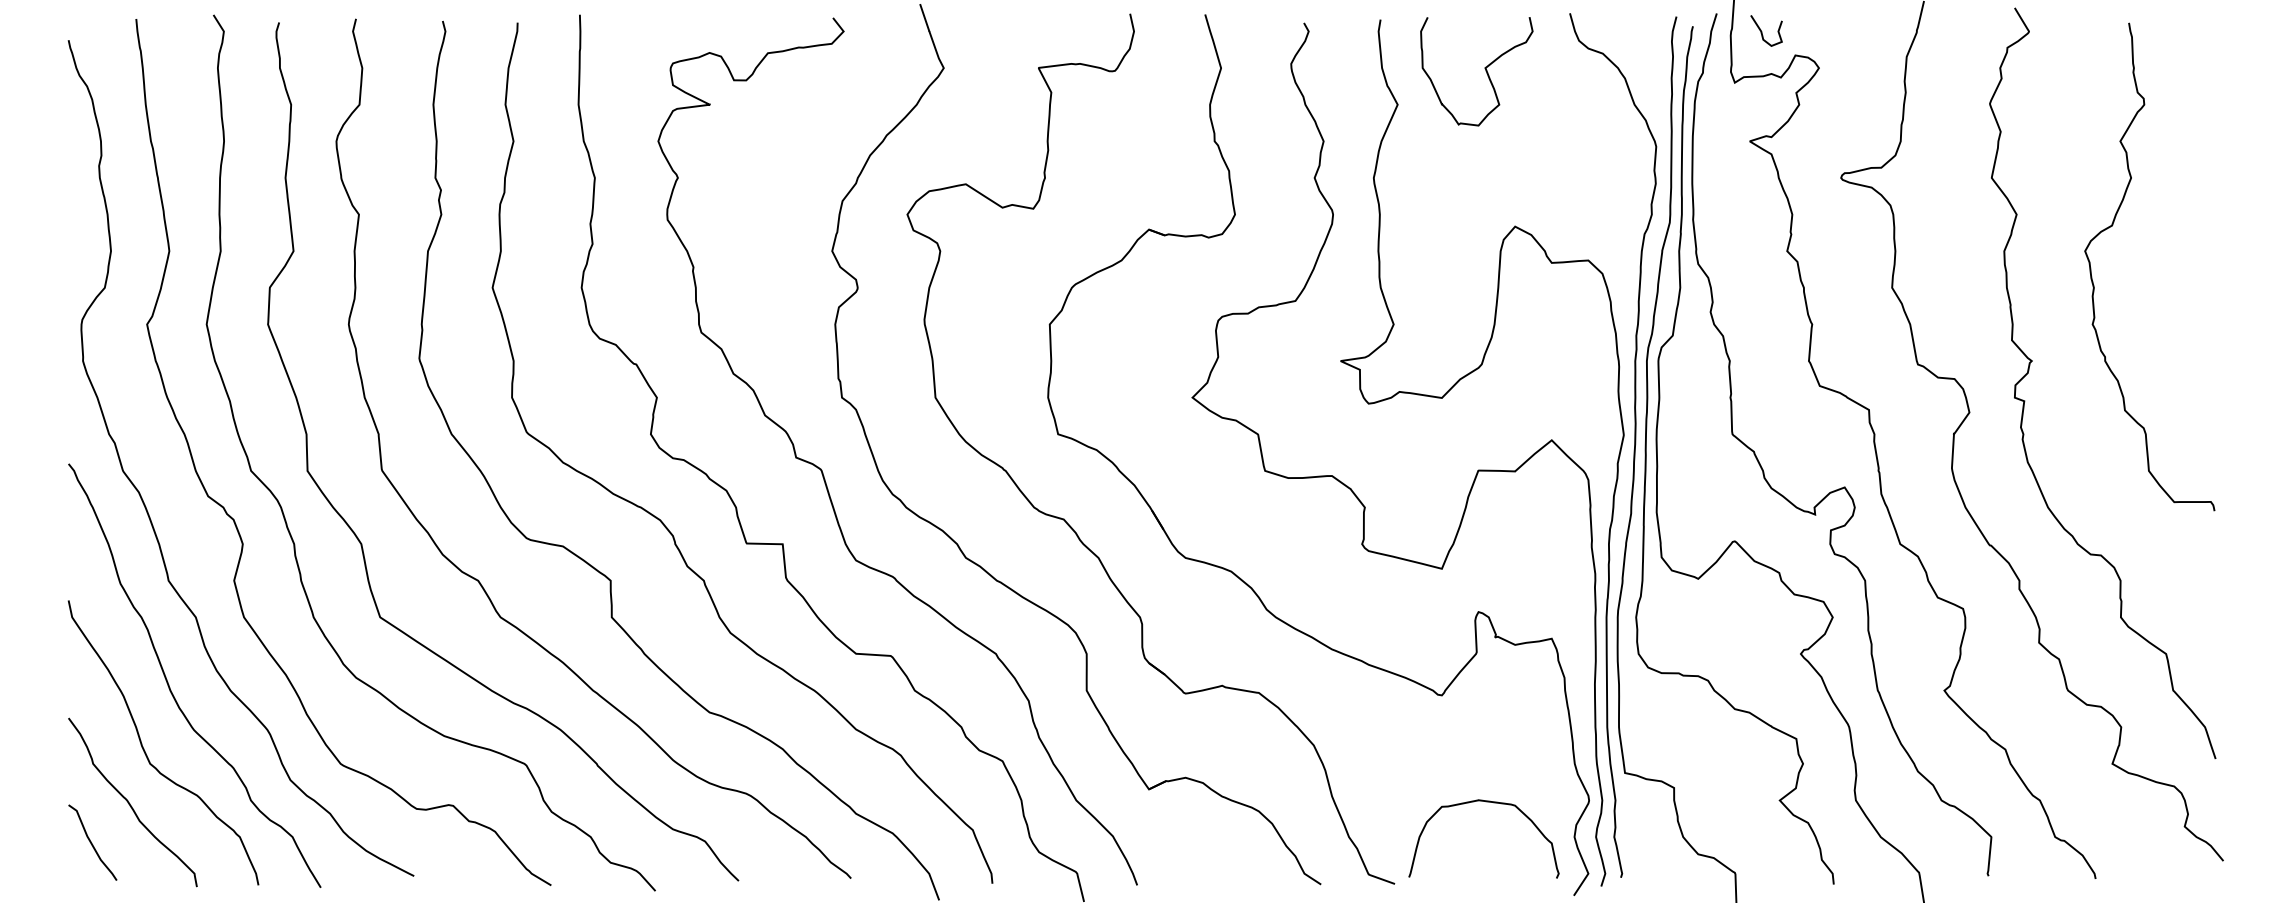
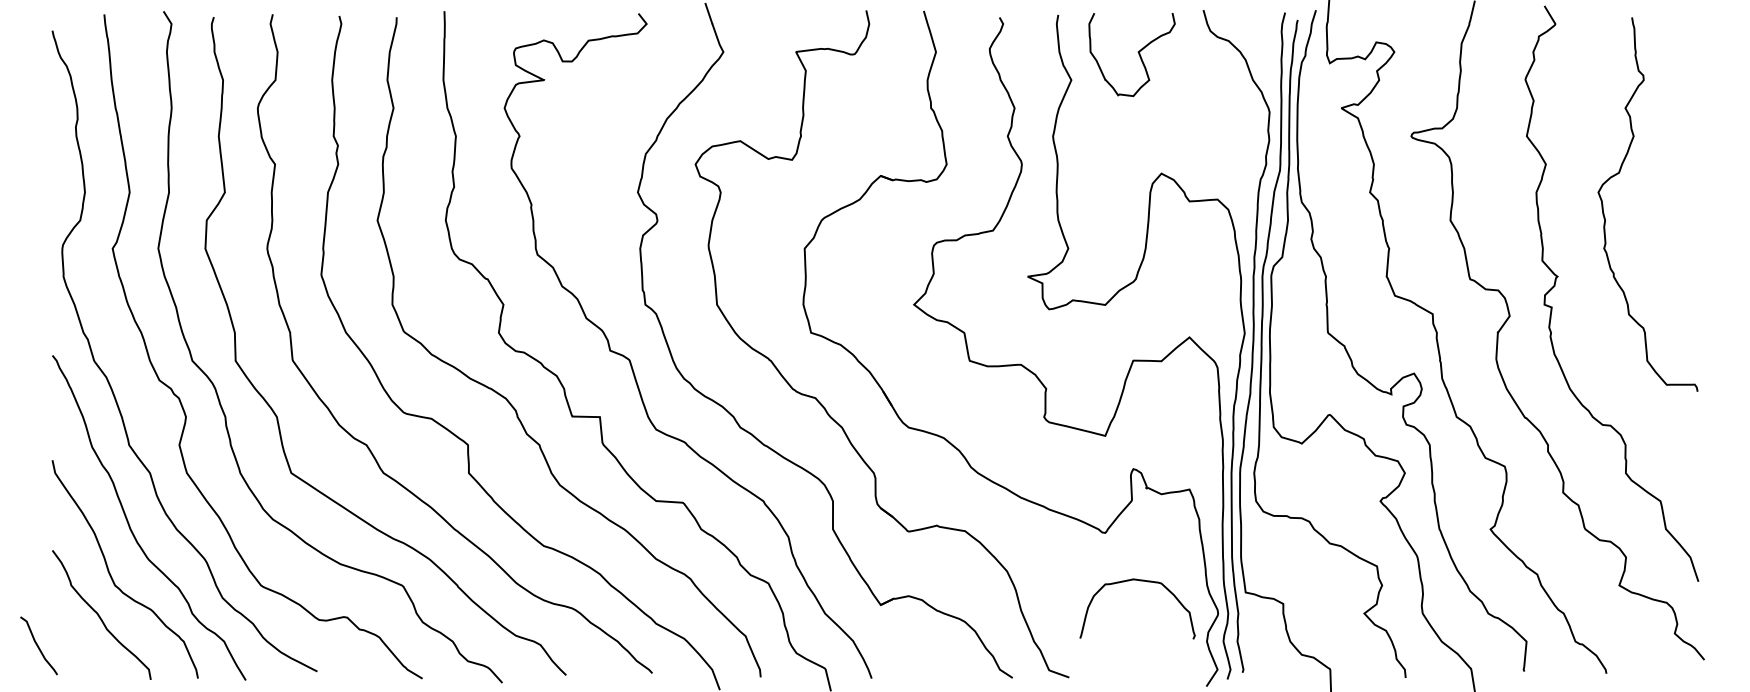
curve: (1763, 32) -> (1351, 24), removed
curve: (1486, 803) -> (1139, 581), moved
curve: (92, 842) -> (38, 645), moved

